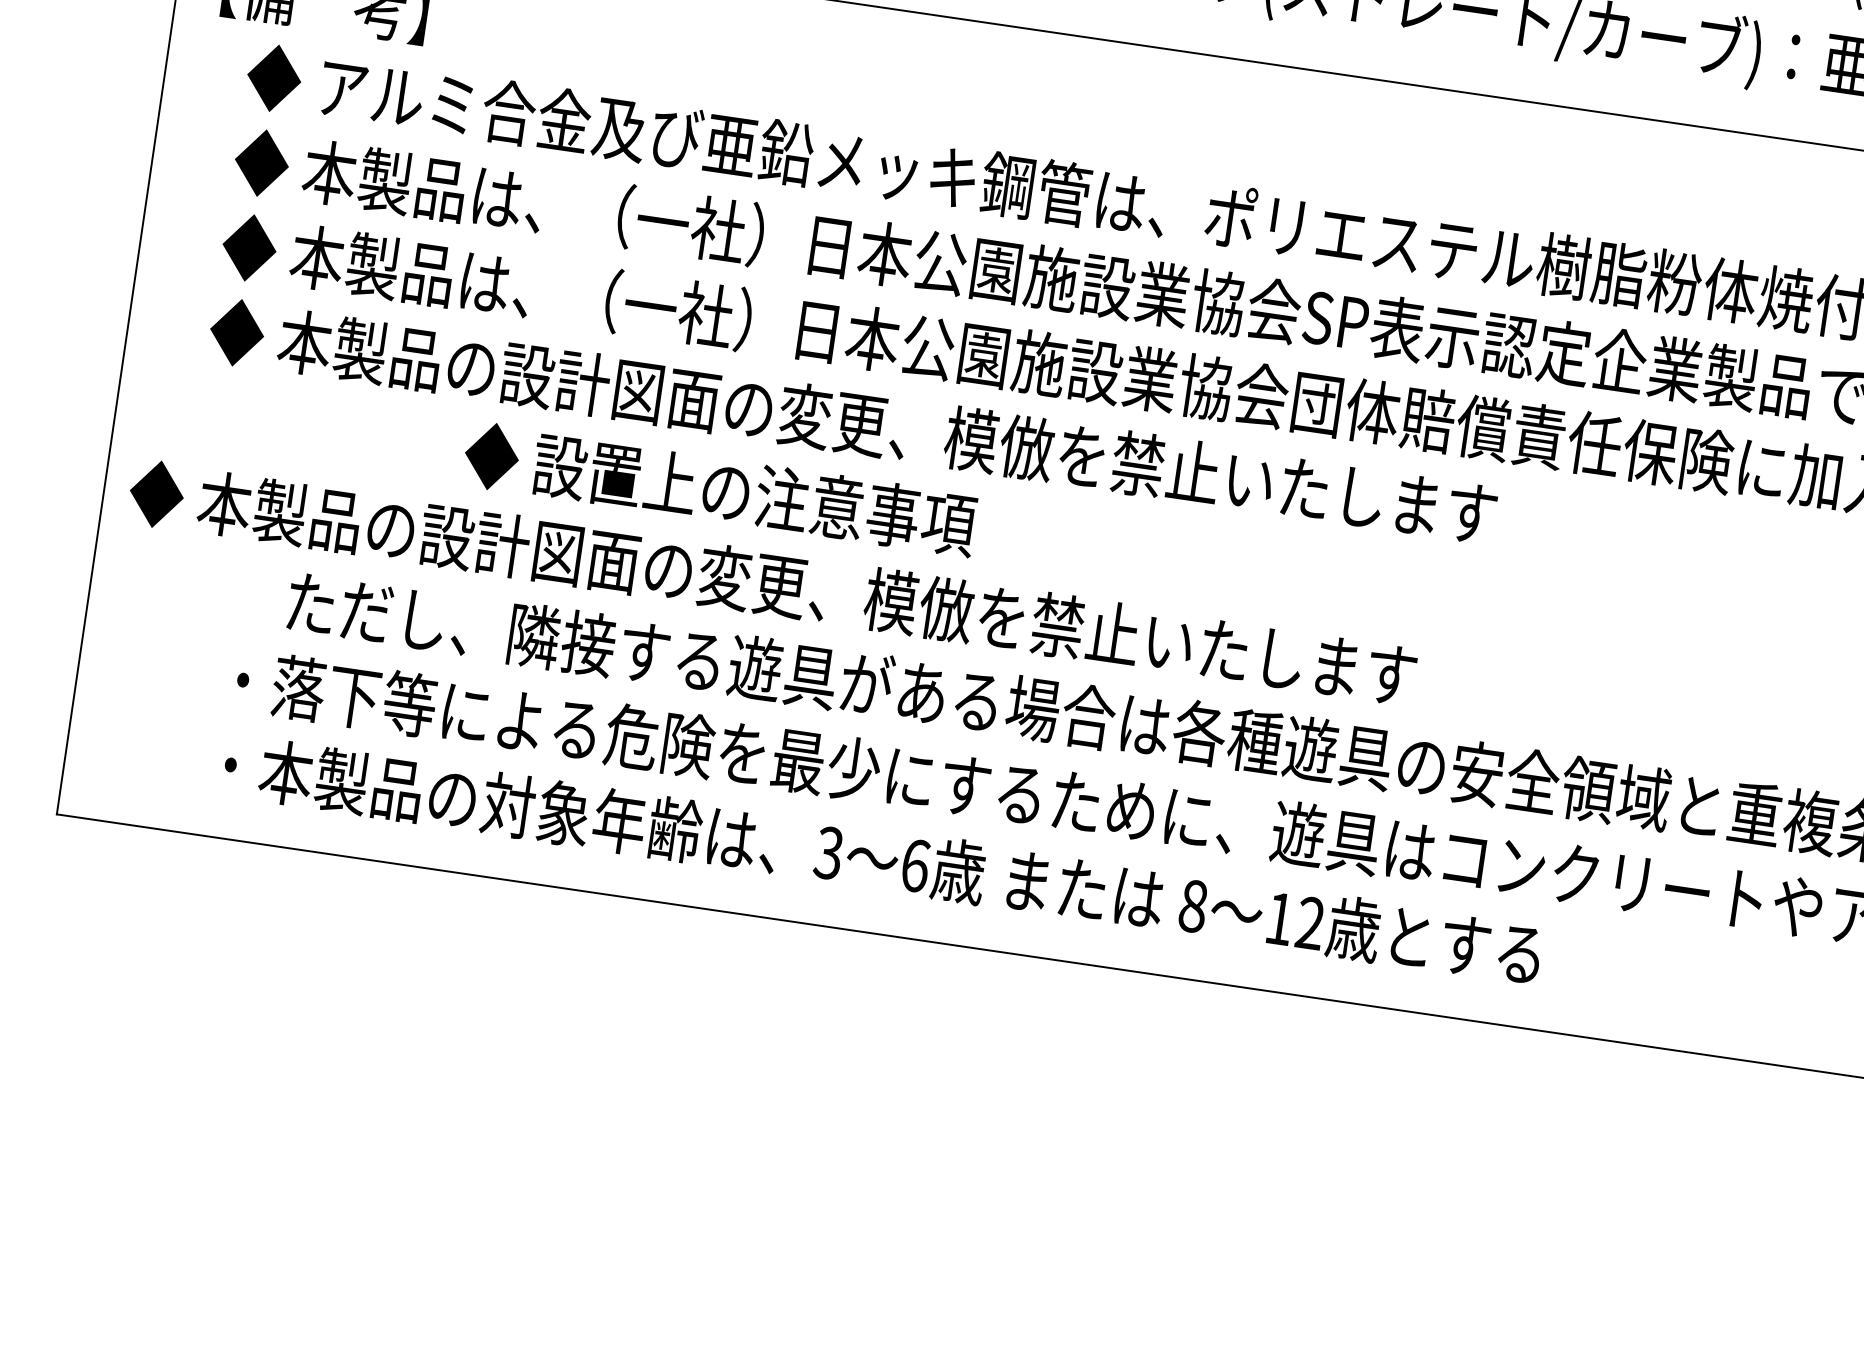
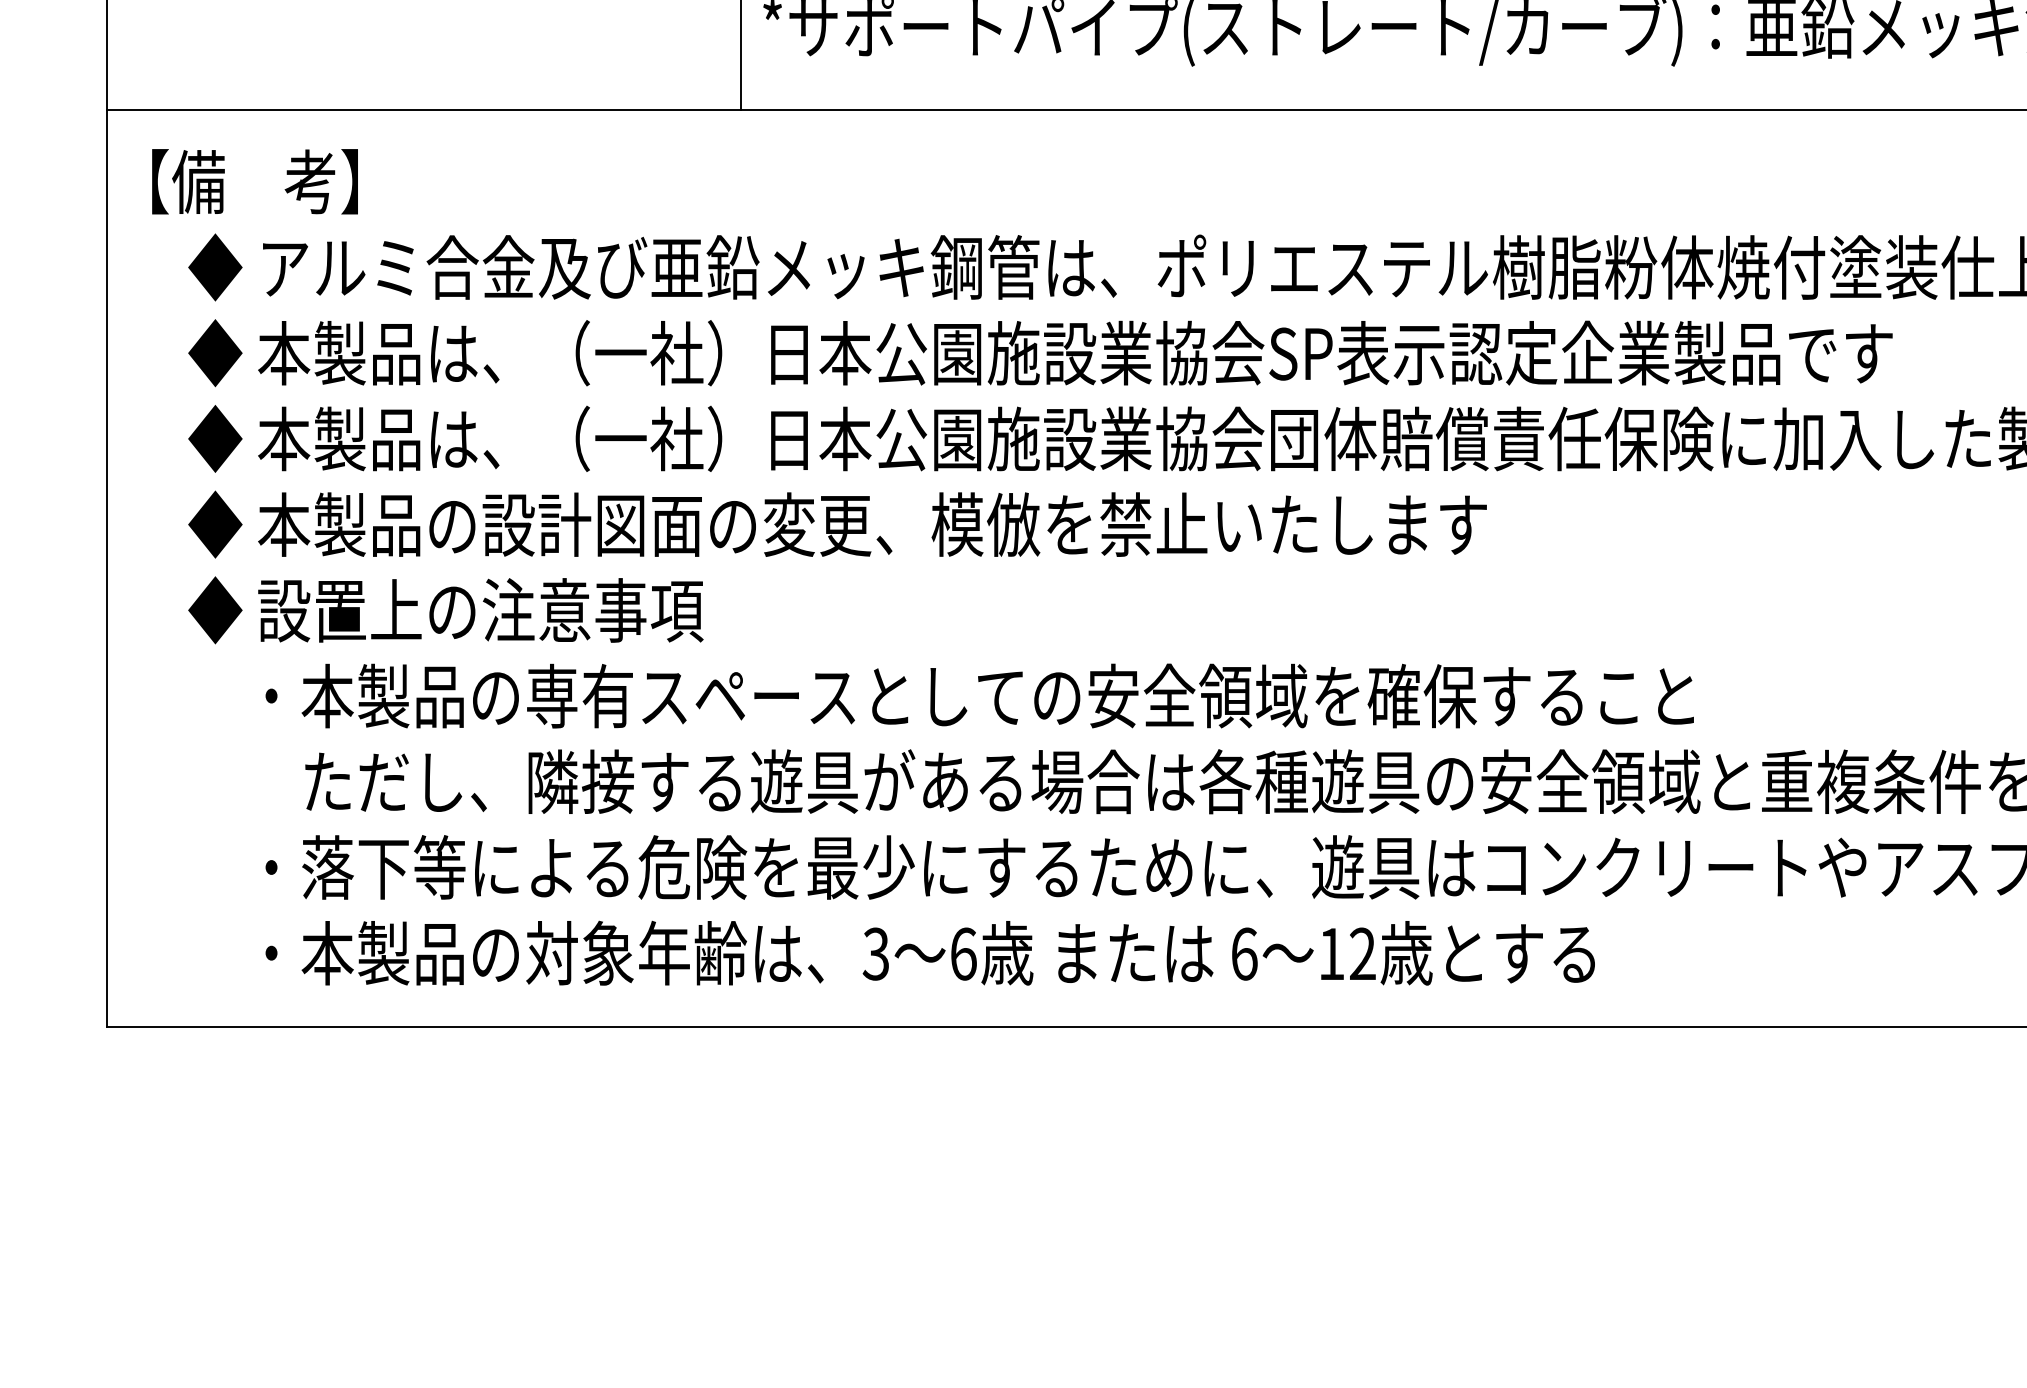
text: (719, 489) -> (445, 610), moved
text: (902, 602) -> (912, 695), ◆ 本製品の設計図面の変更、模倣を禁止いたします -> ・本製品の専有スペースとしての安全領域を確保すること
text: (1193, 905) -> (1244, 953), 8 -> 6

